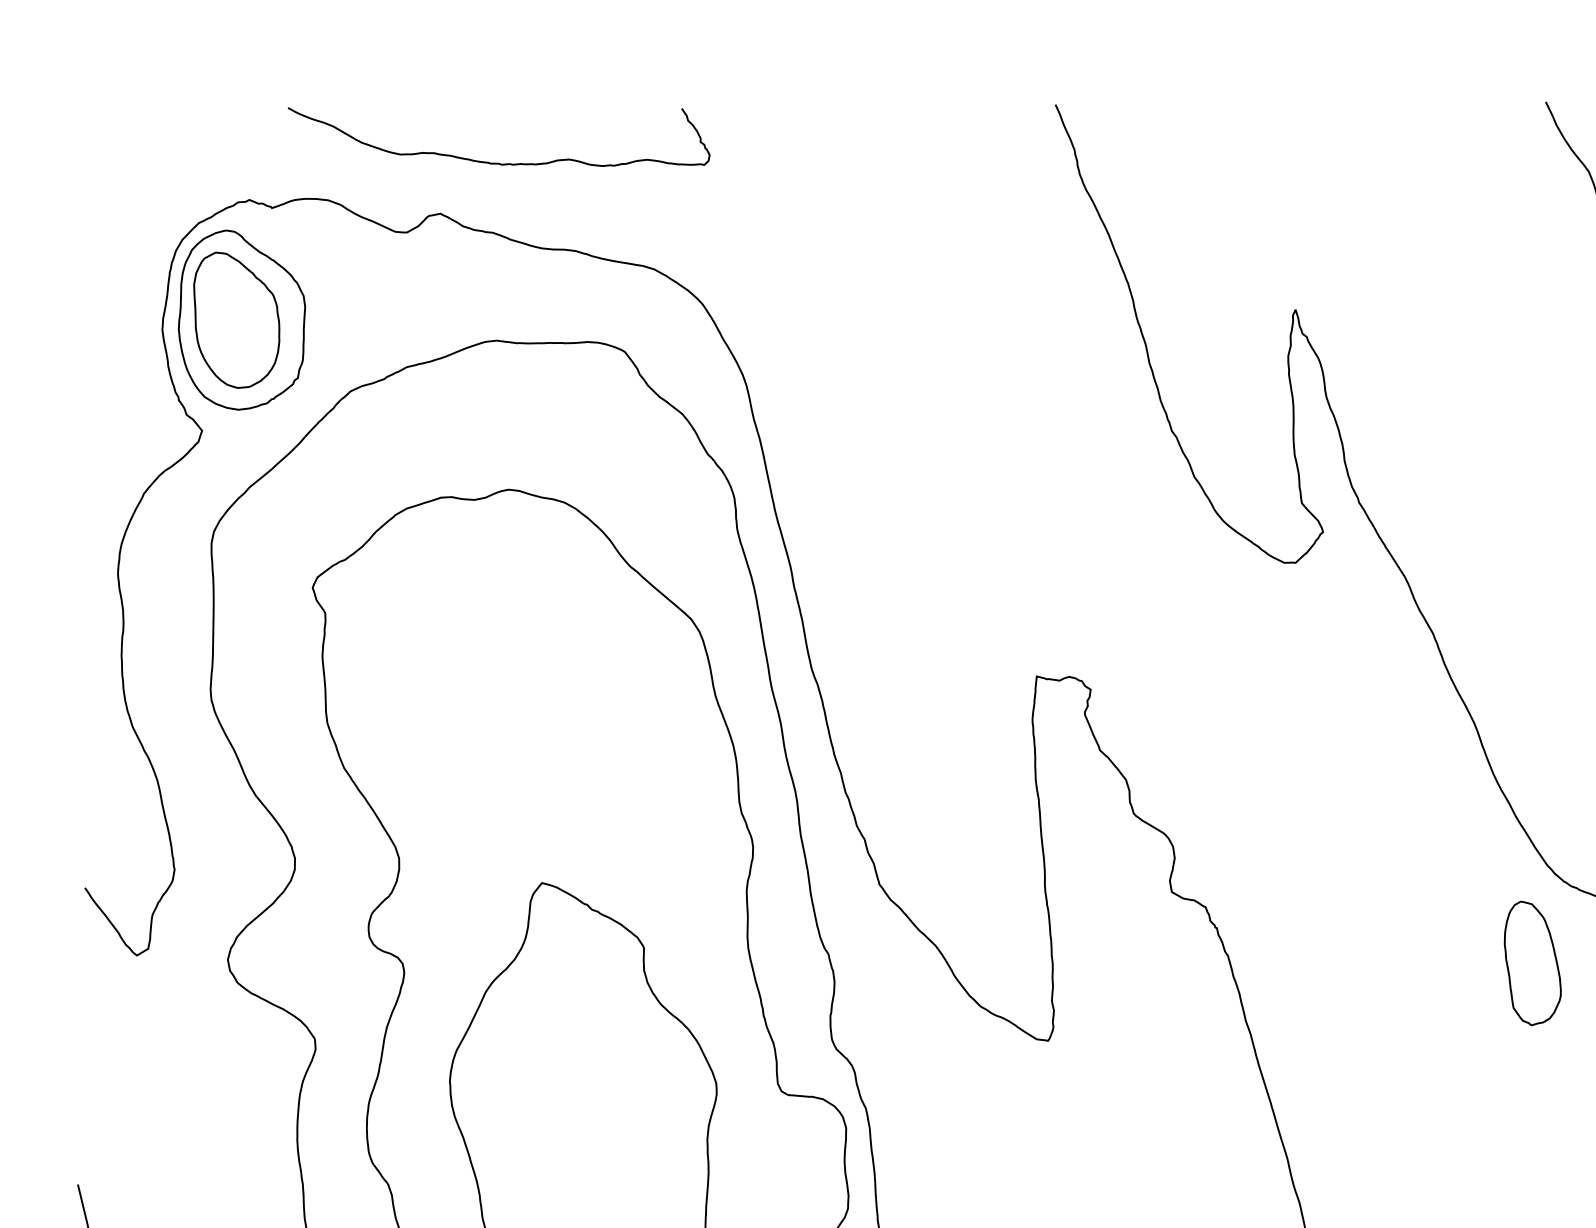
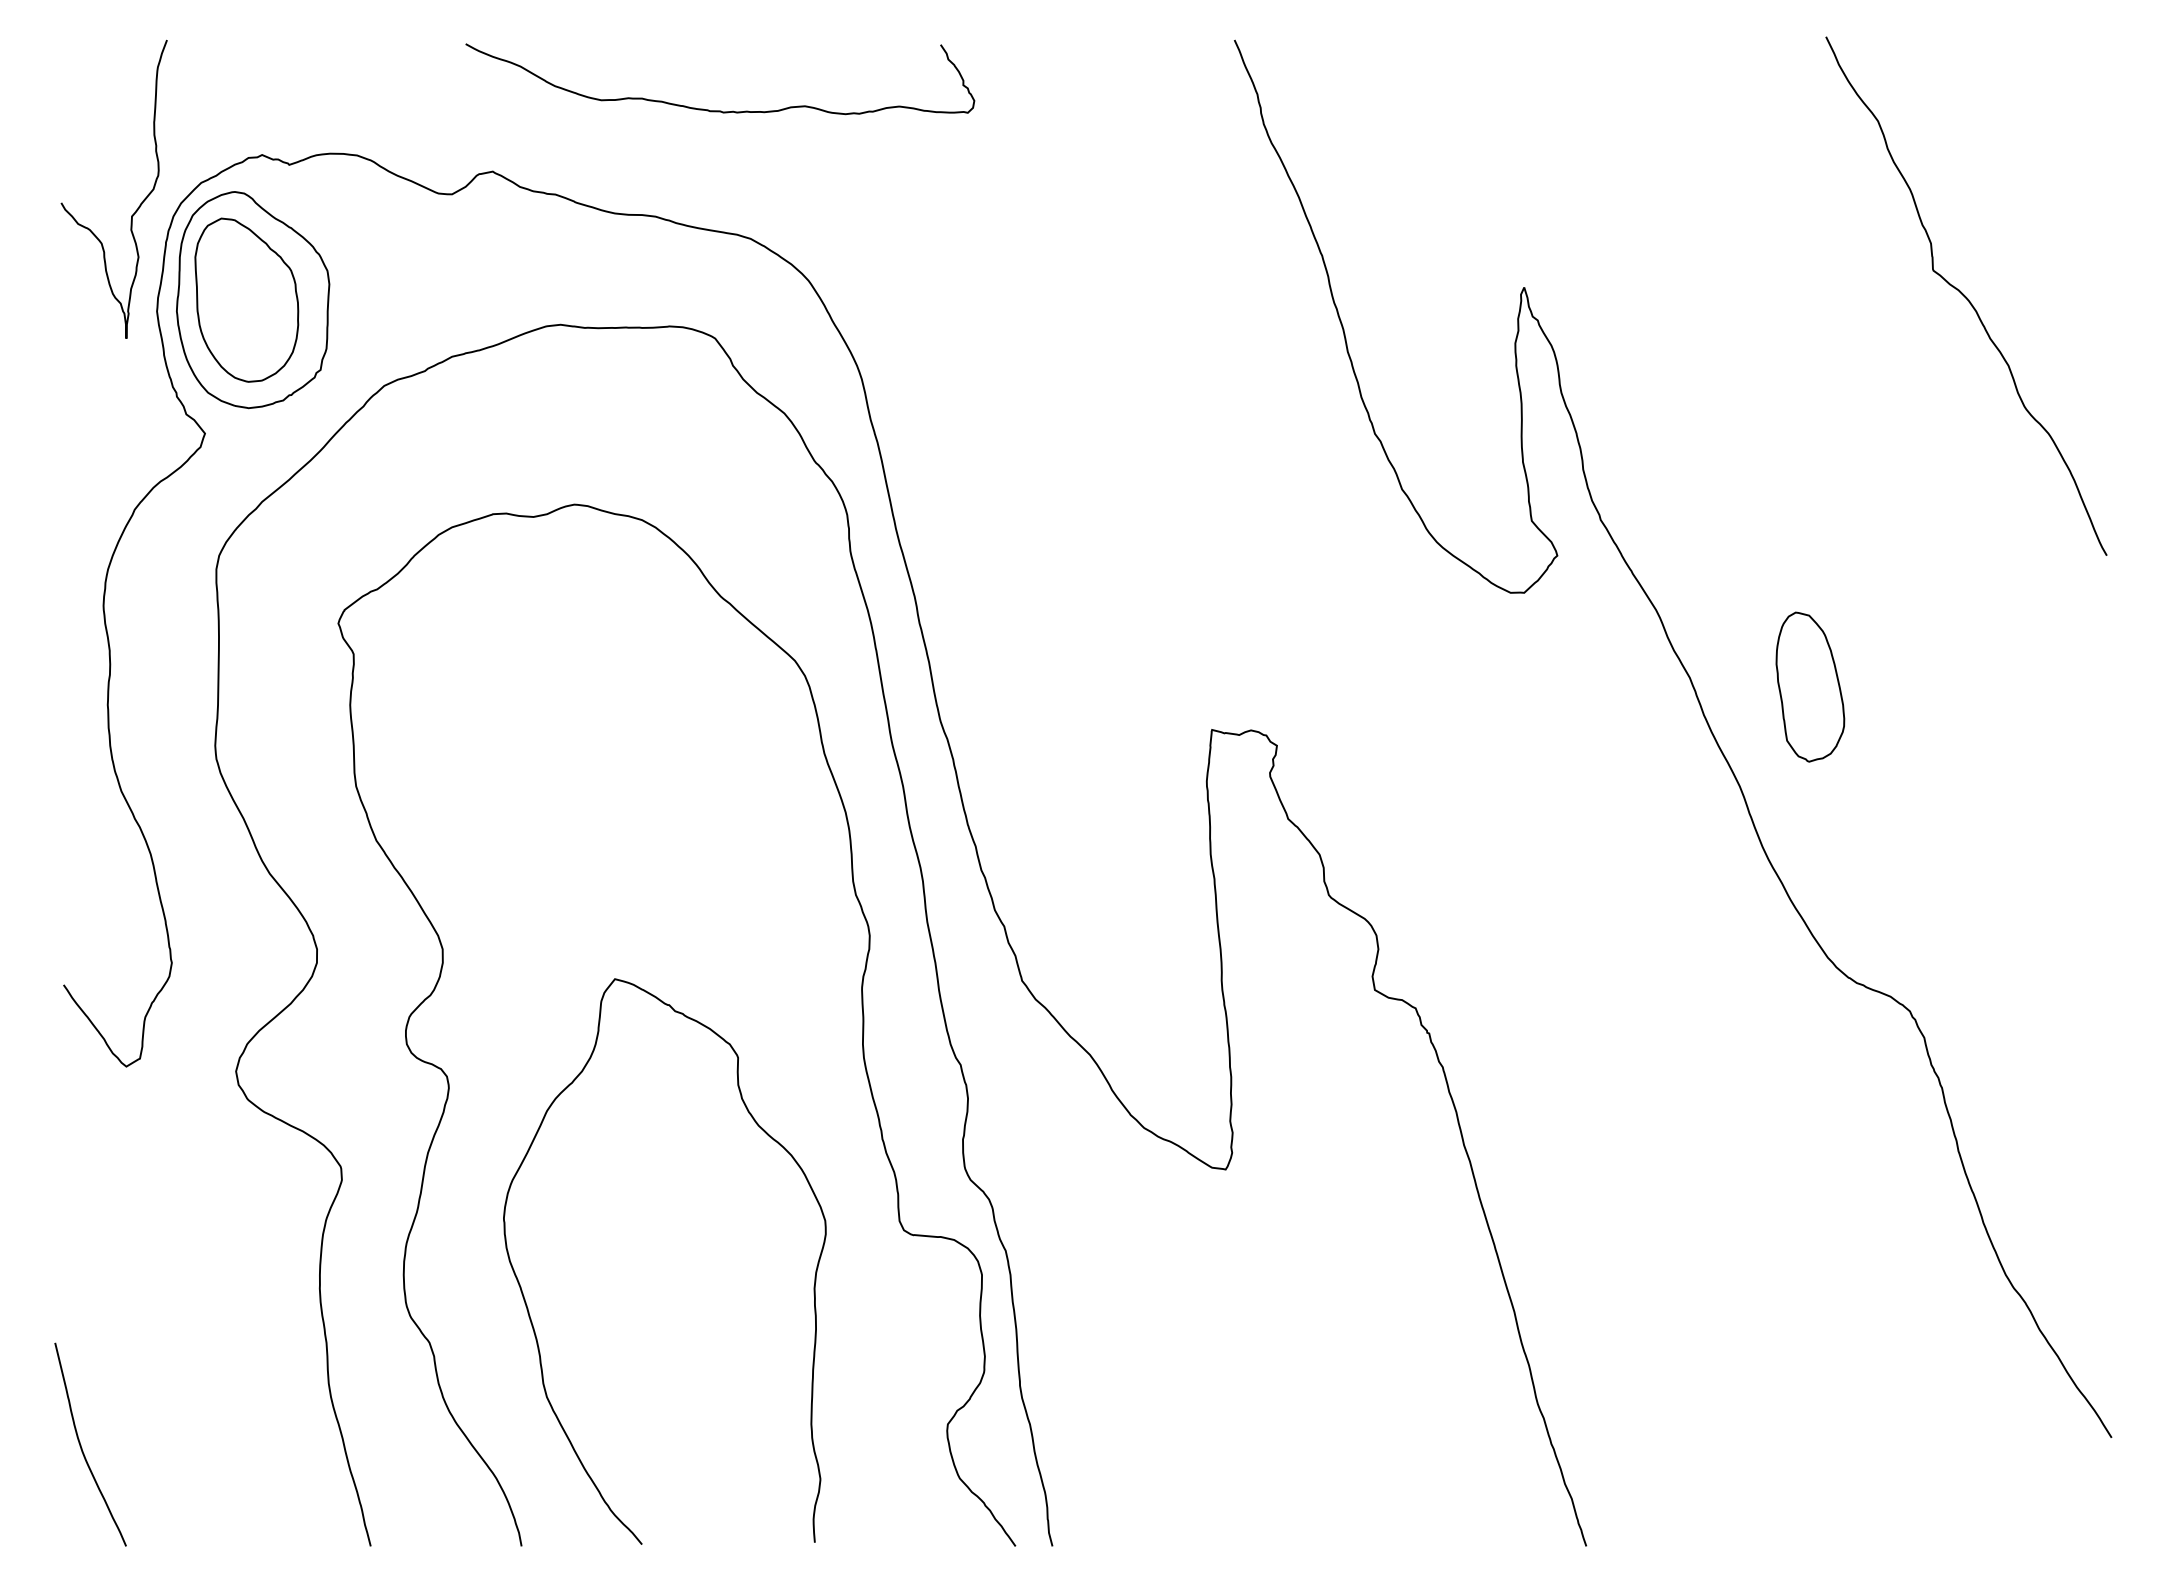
curve: (499, 163) -> (720, 110), moved
curve: (146, 242) -> (138, 206), added
part: (1532, 962) -> (1810, 686), moved

